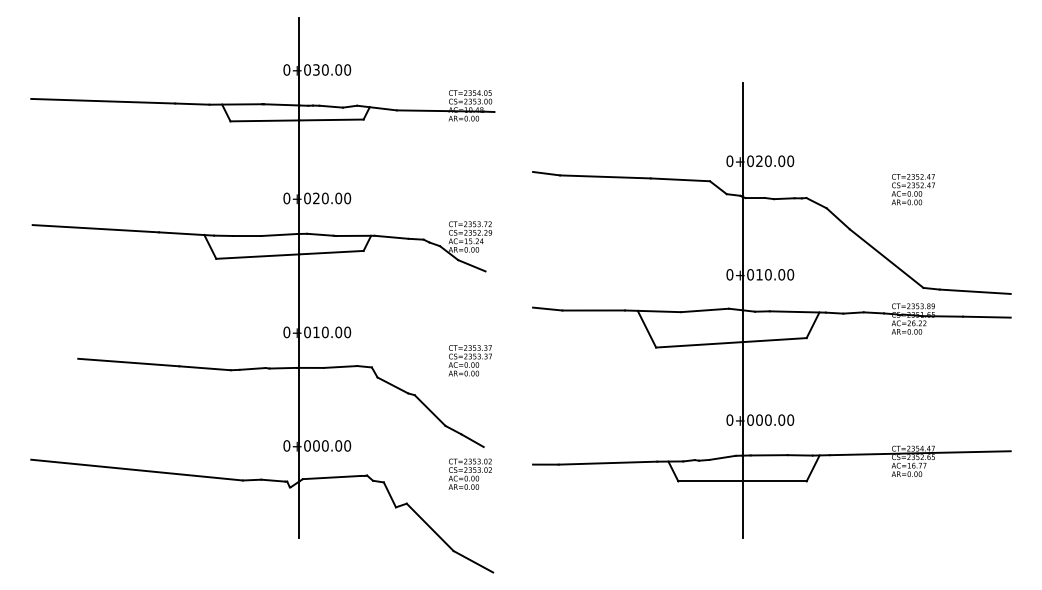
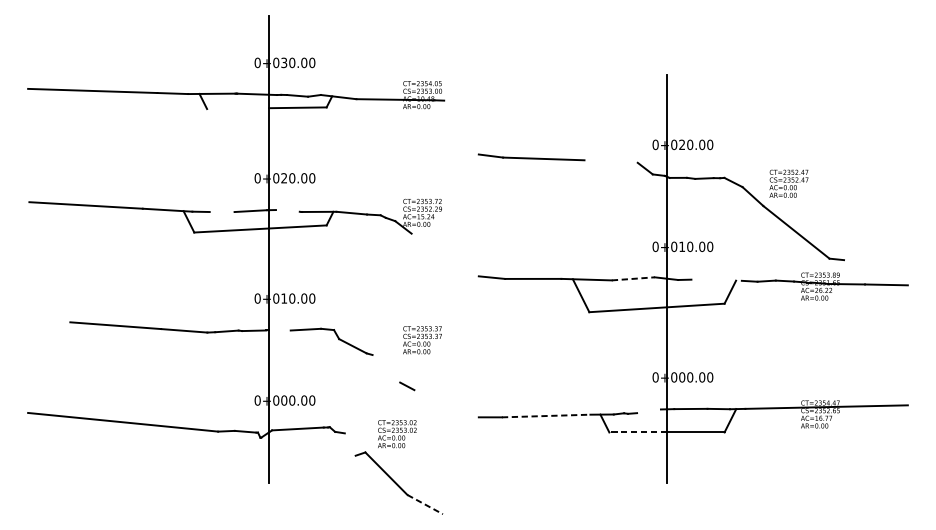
line: (264, 120) -> (237, 108), removed
line: (679, 179) -> (610, 161), removed
text: (912, 189) -> (788, 183), moved
line: (320, 234) -> (287, 210), removed
line: (247, 236) -> (222, 212), removed
line: (471, 265) -> (423, 238), removed
line: (974, 291) -> (875, 261), removed
line: (705, 310) -> (633, 278), solid -> dashed
line: (797, 311) -> (716, 279), removed
text: (469, 360) -> (421, 339), moved
line: (311, 367) -> (279, 330), removed
line: (429, 410) -> (385, 368), removed
line: (472, 440) -> (424, 395), removed
line: (722, 457) -> (648, 410), removed
line: (608, 463) -> (546, 416), solid -> dashed
text: (469, 473) -> (396, 433), moved
line: (709, 481) -> (637, 432), solid -> dashed
line: (389, 494) -> (349, 444), removed
line: (473, 561) -> (425, 504), solid -> dashed

